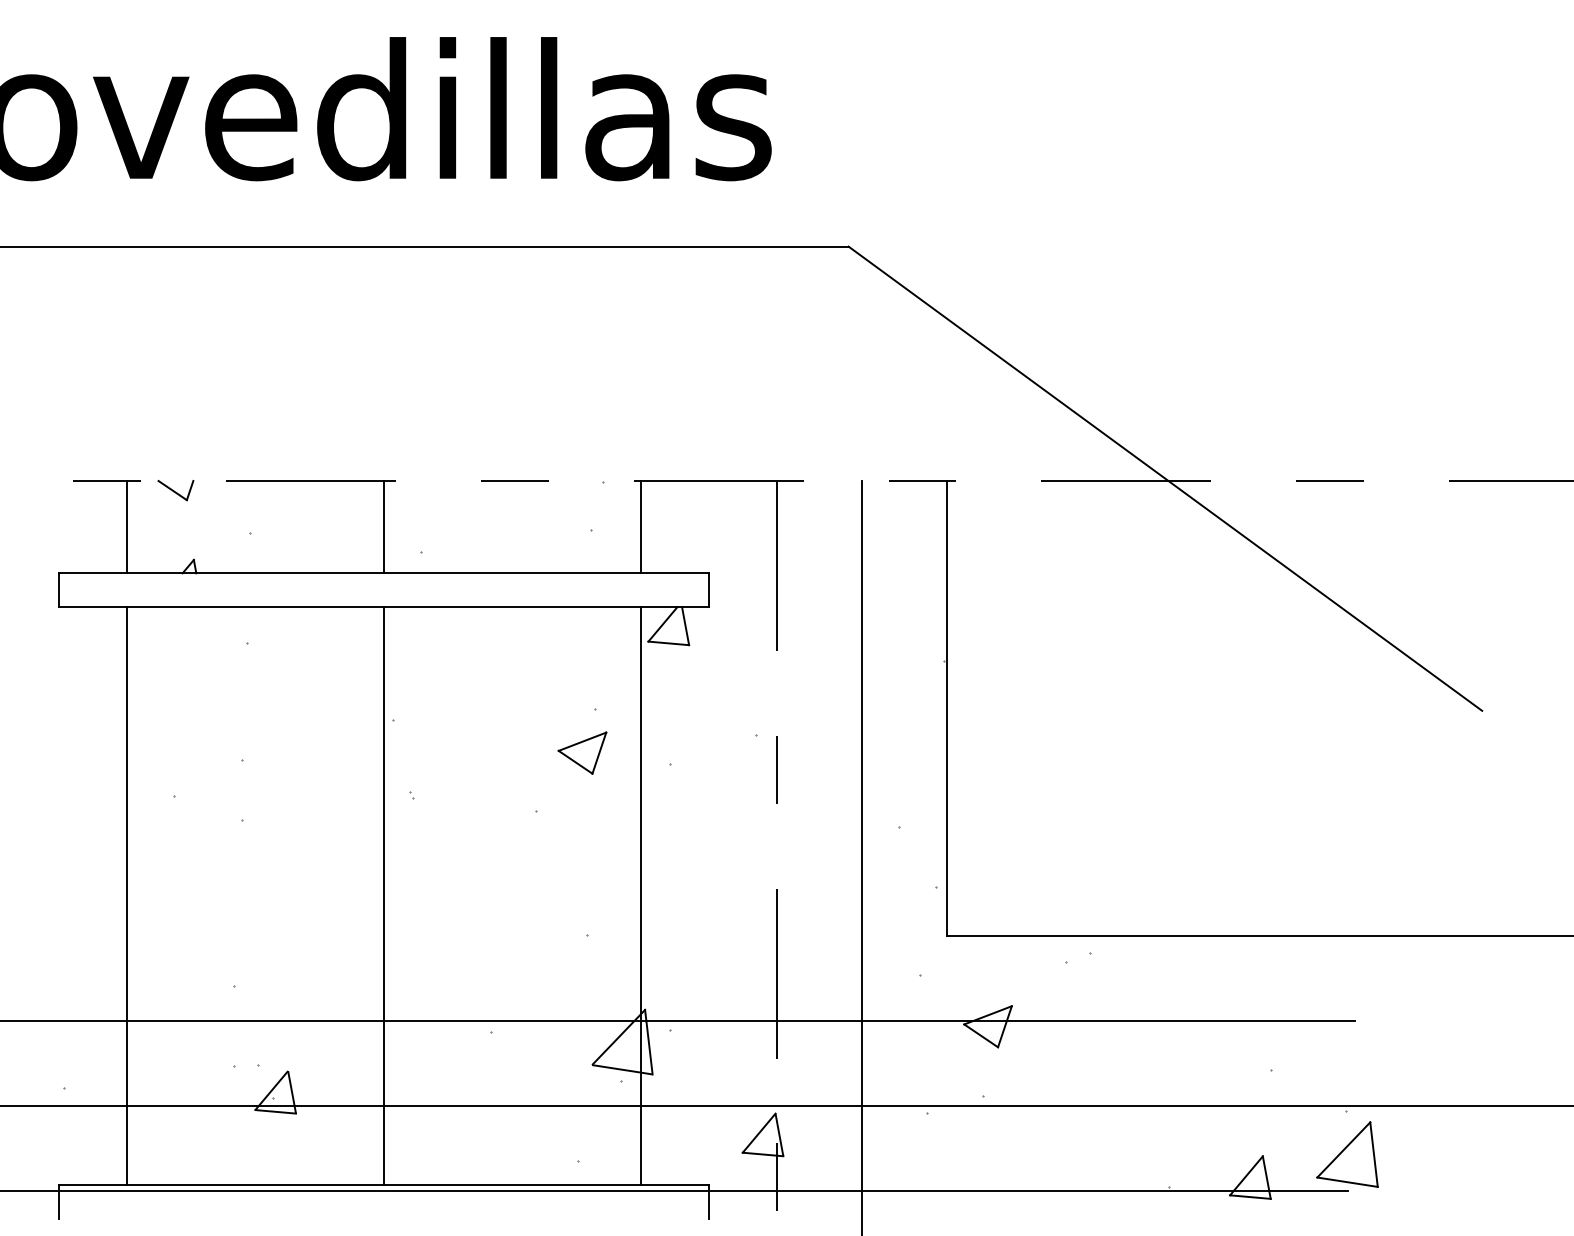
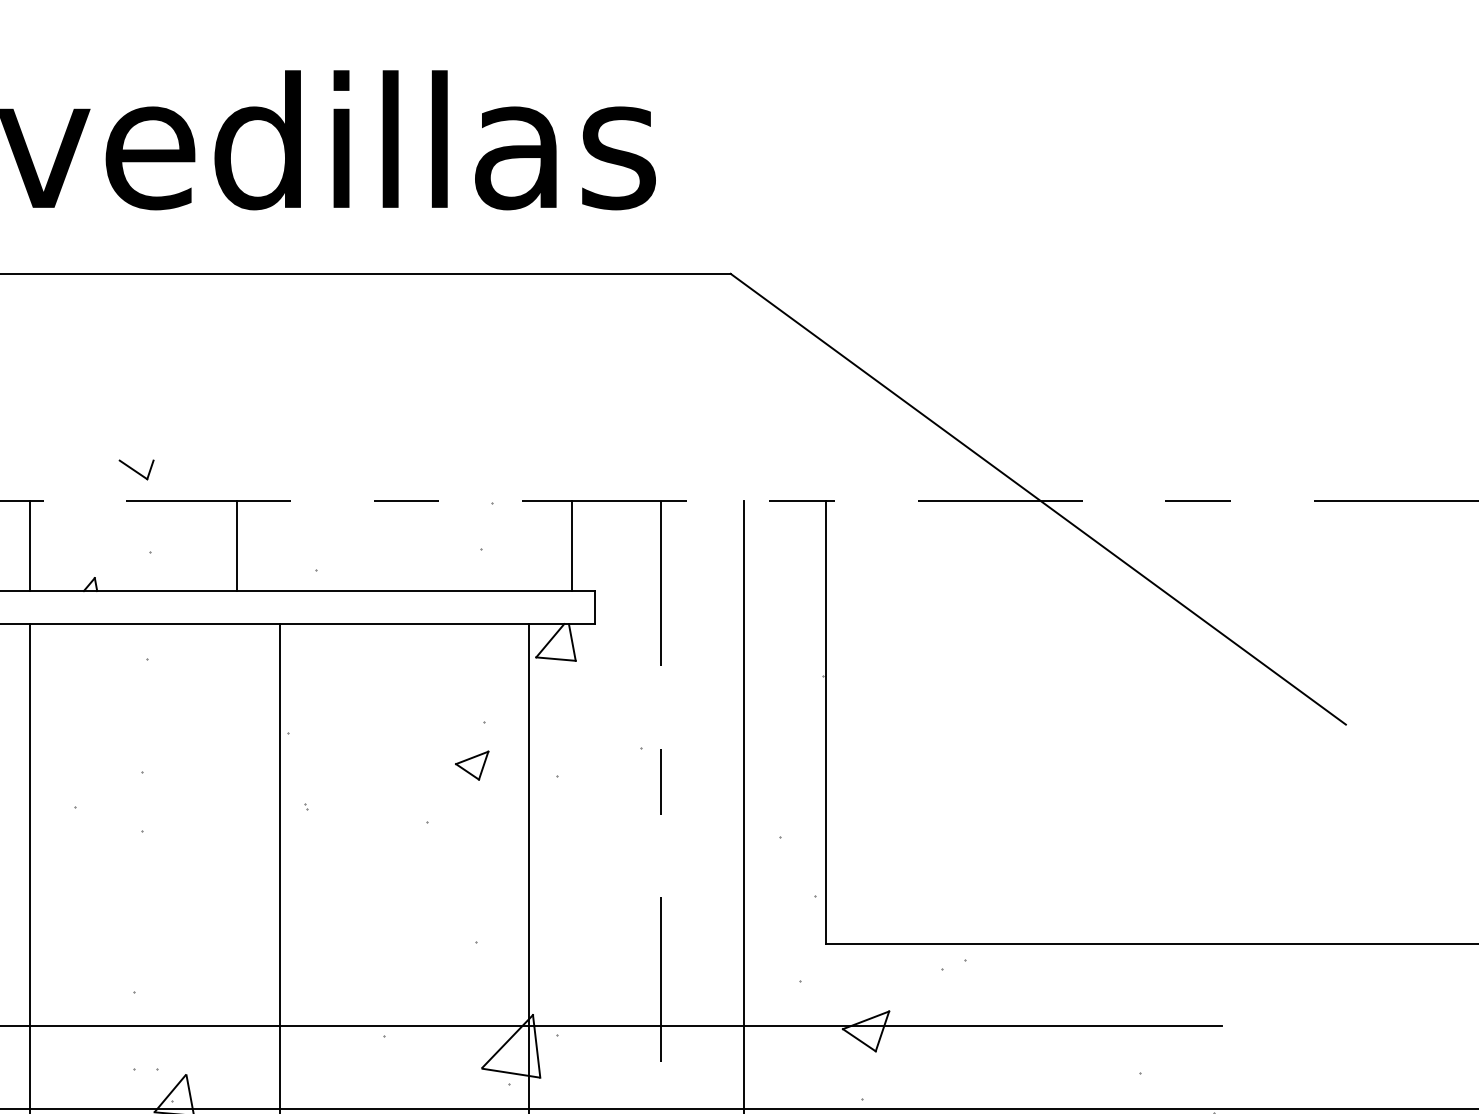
part: (175, 490) -> (136, 469), moved
line: (384, 527) -> (237, 546), moved
line: (641, 527) -> (572, 546), moved
part: (582, 752) -> (472, 765), size x0.7

